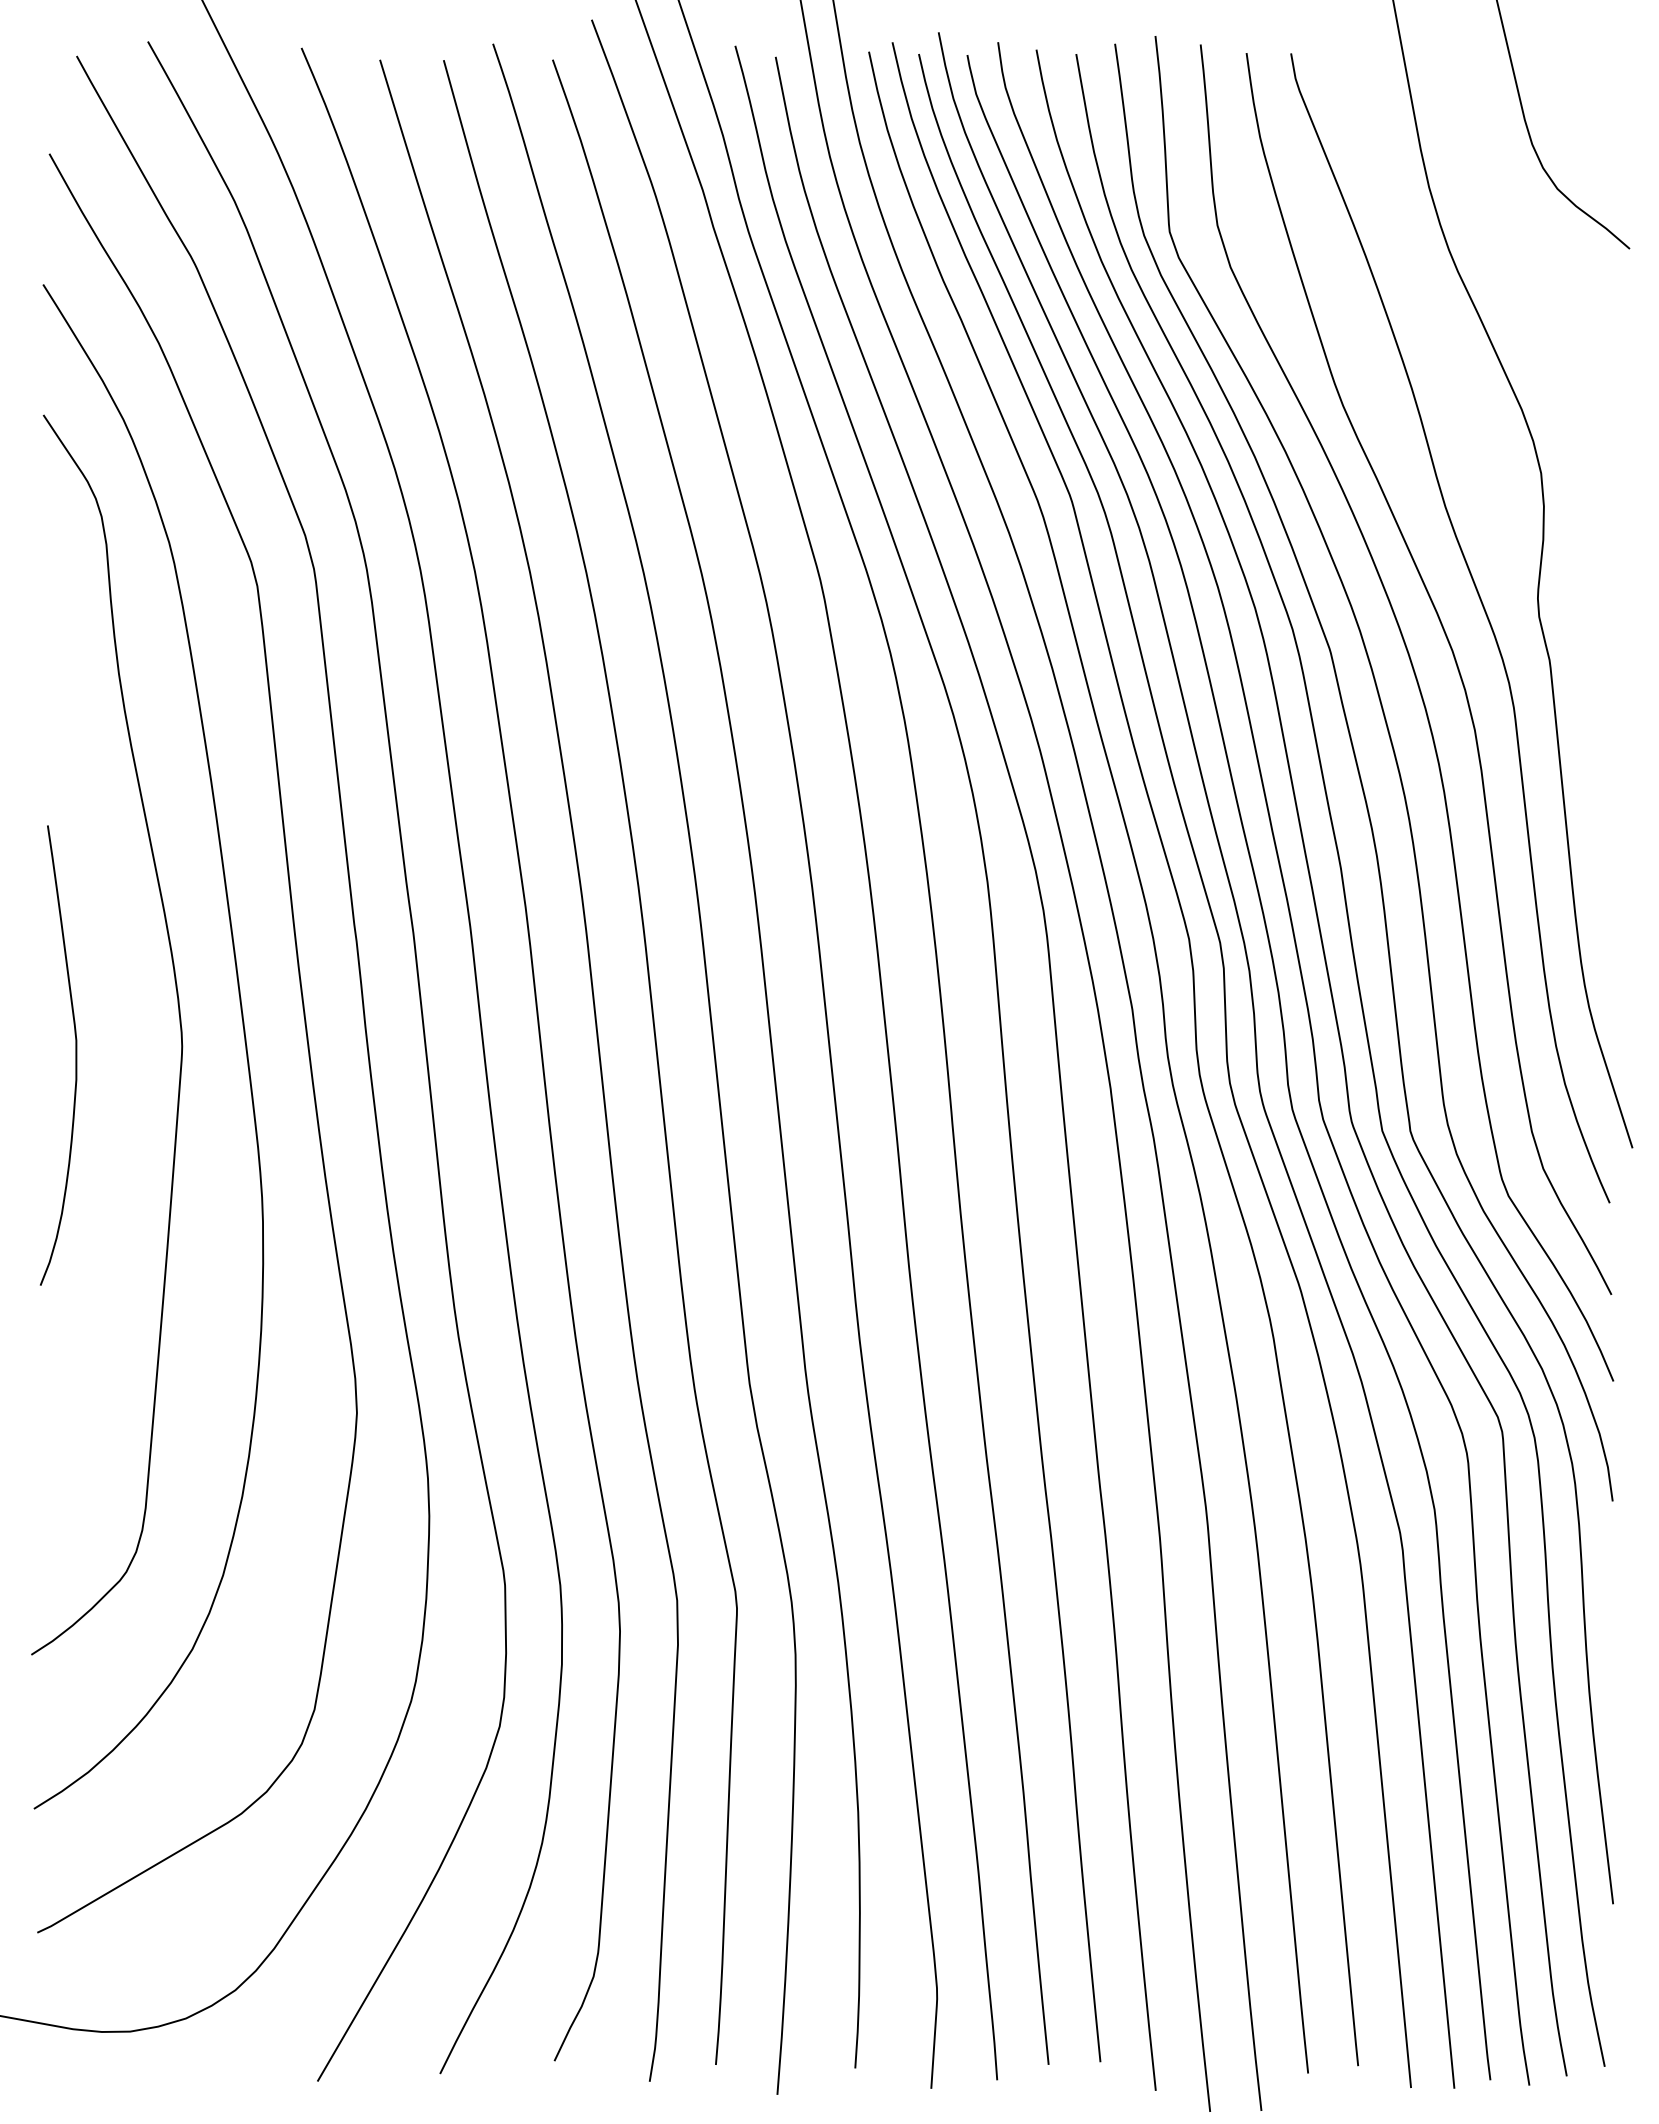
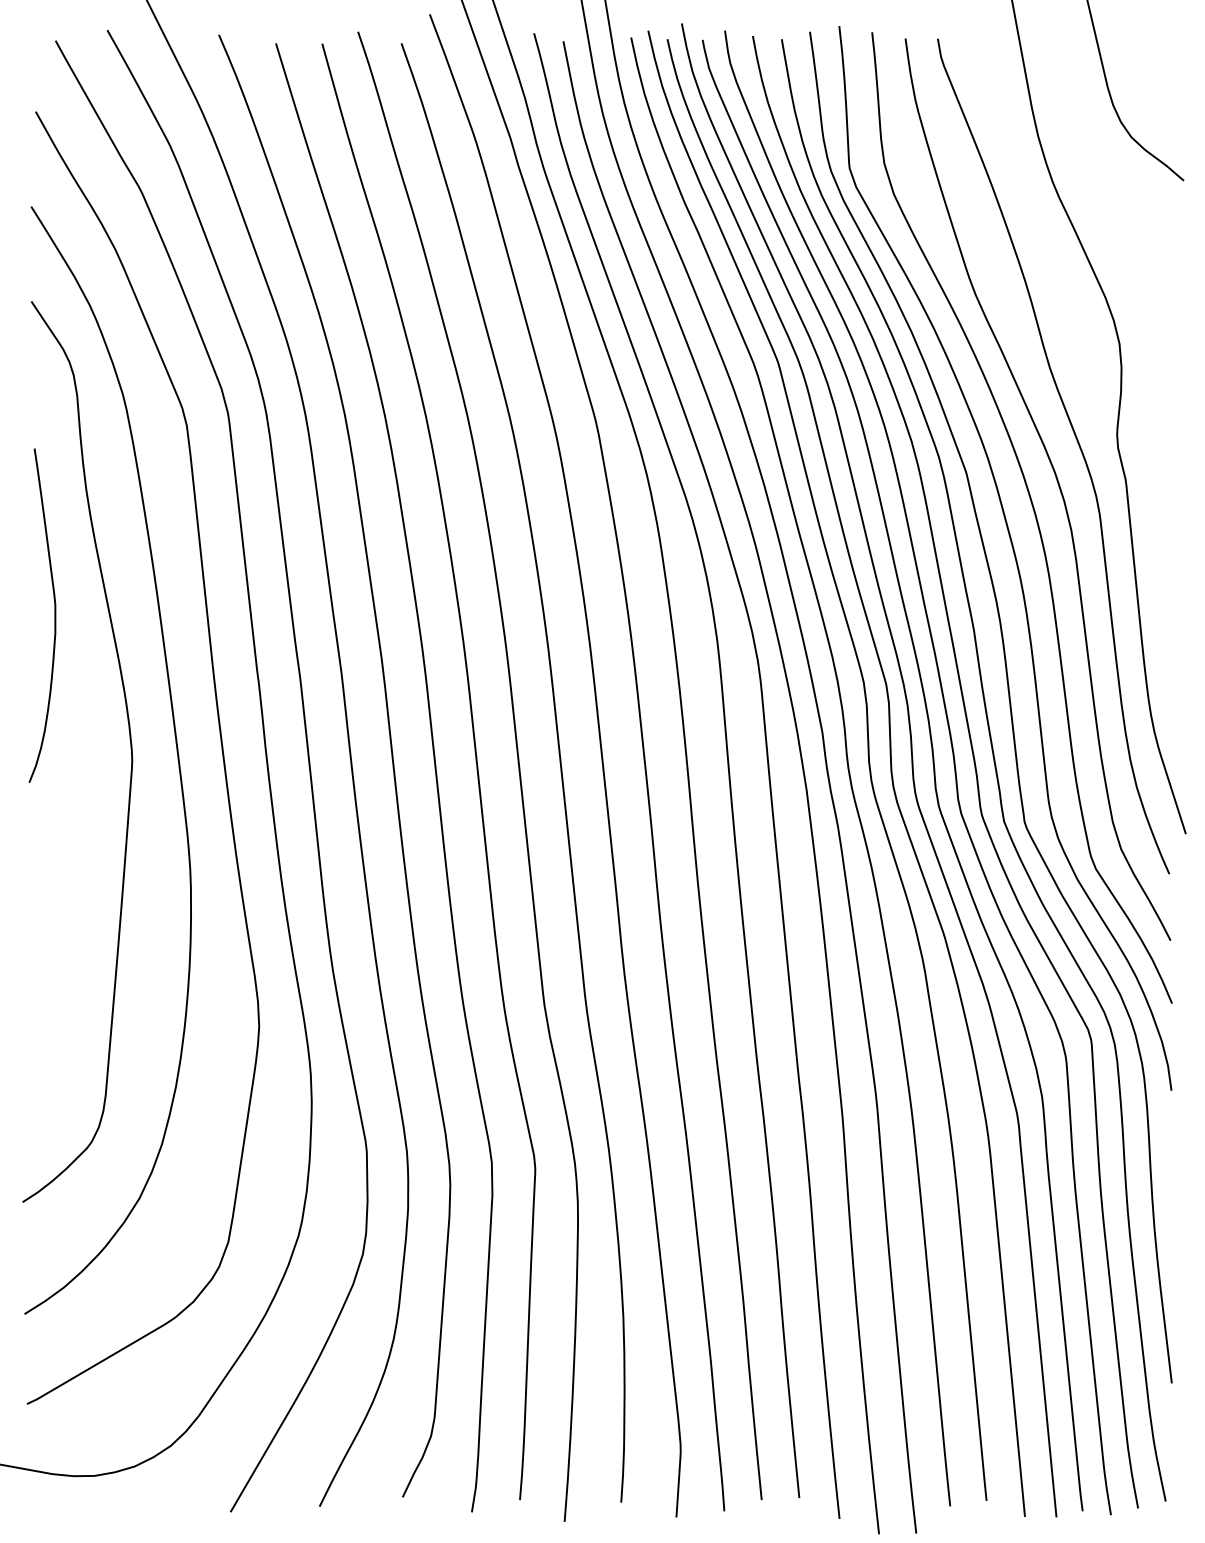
curve: (75, 1055) -> (54, 615), moved

